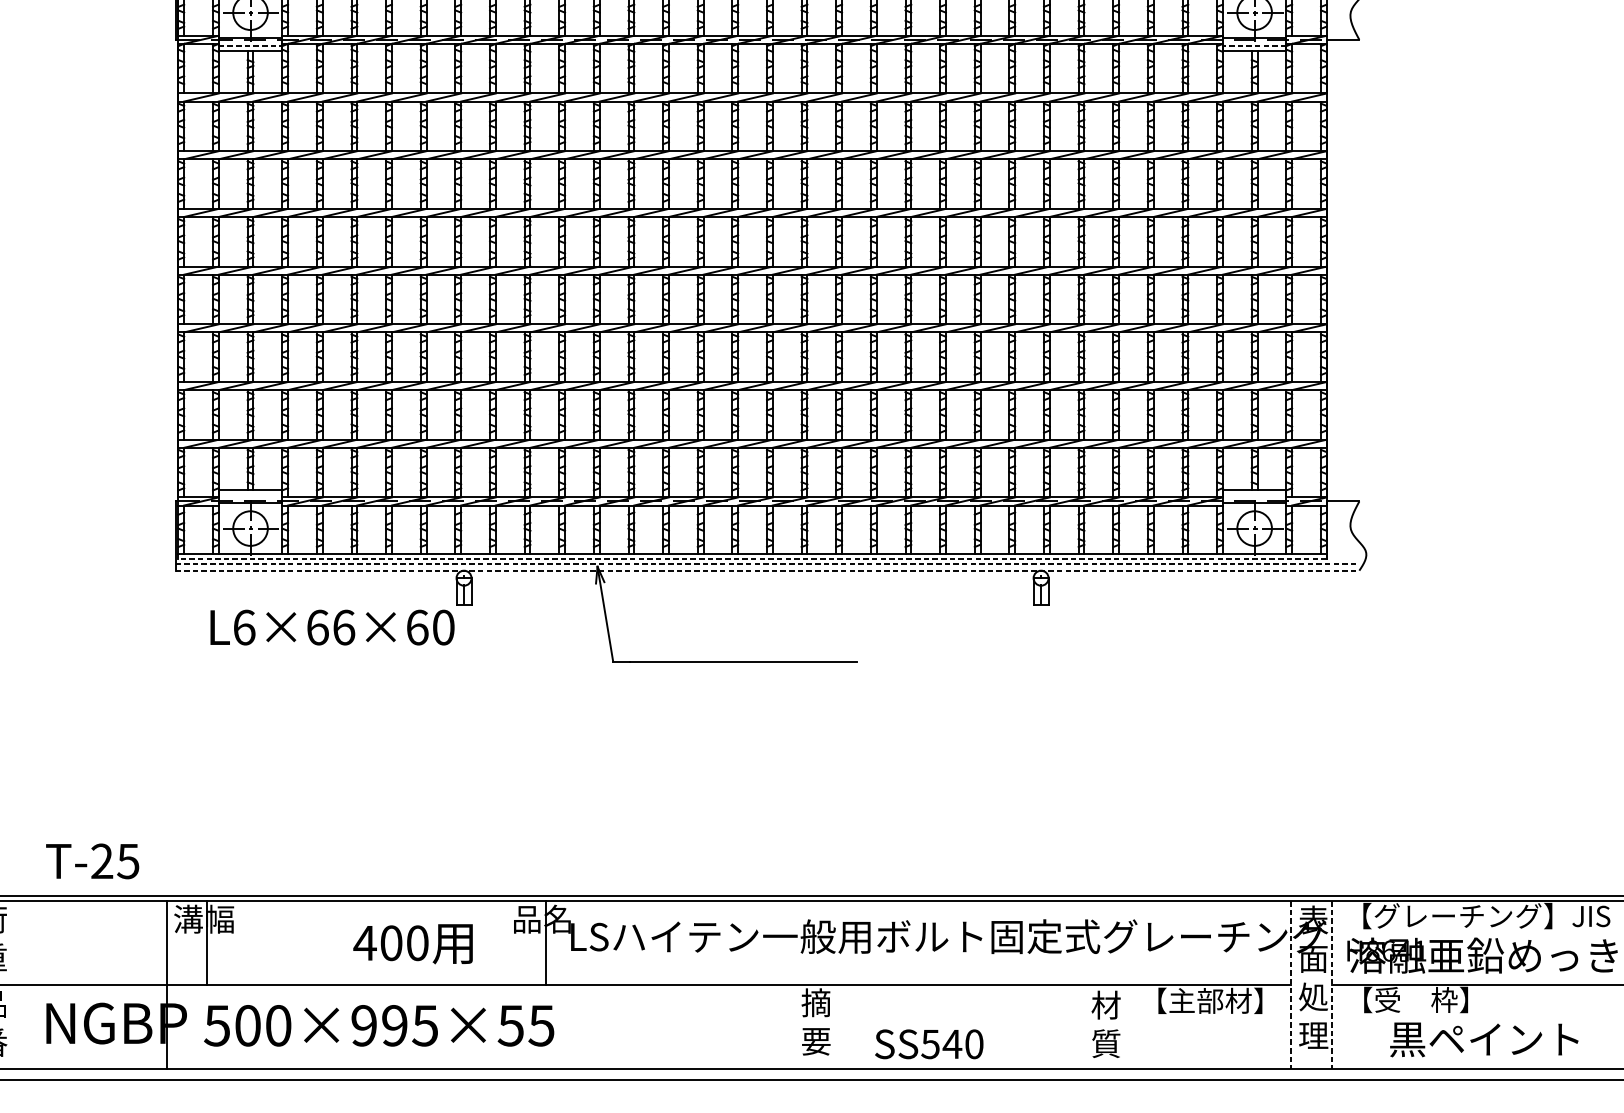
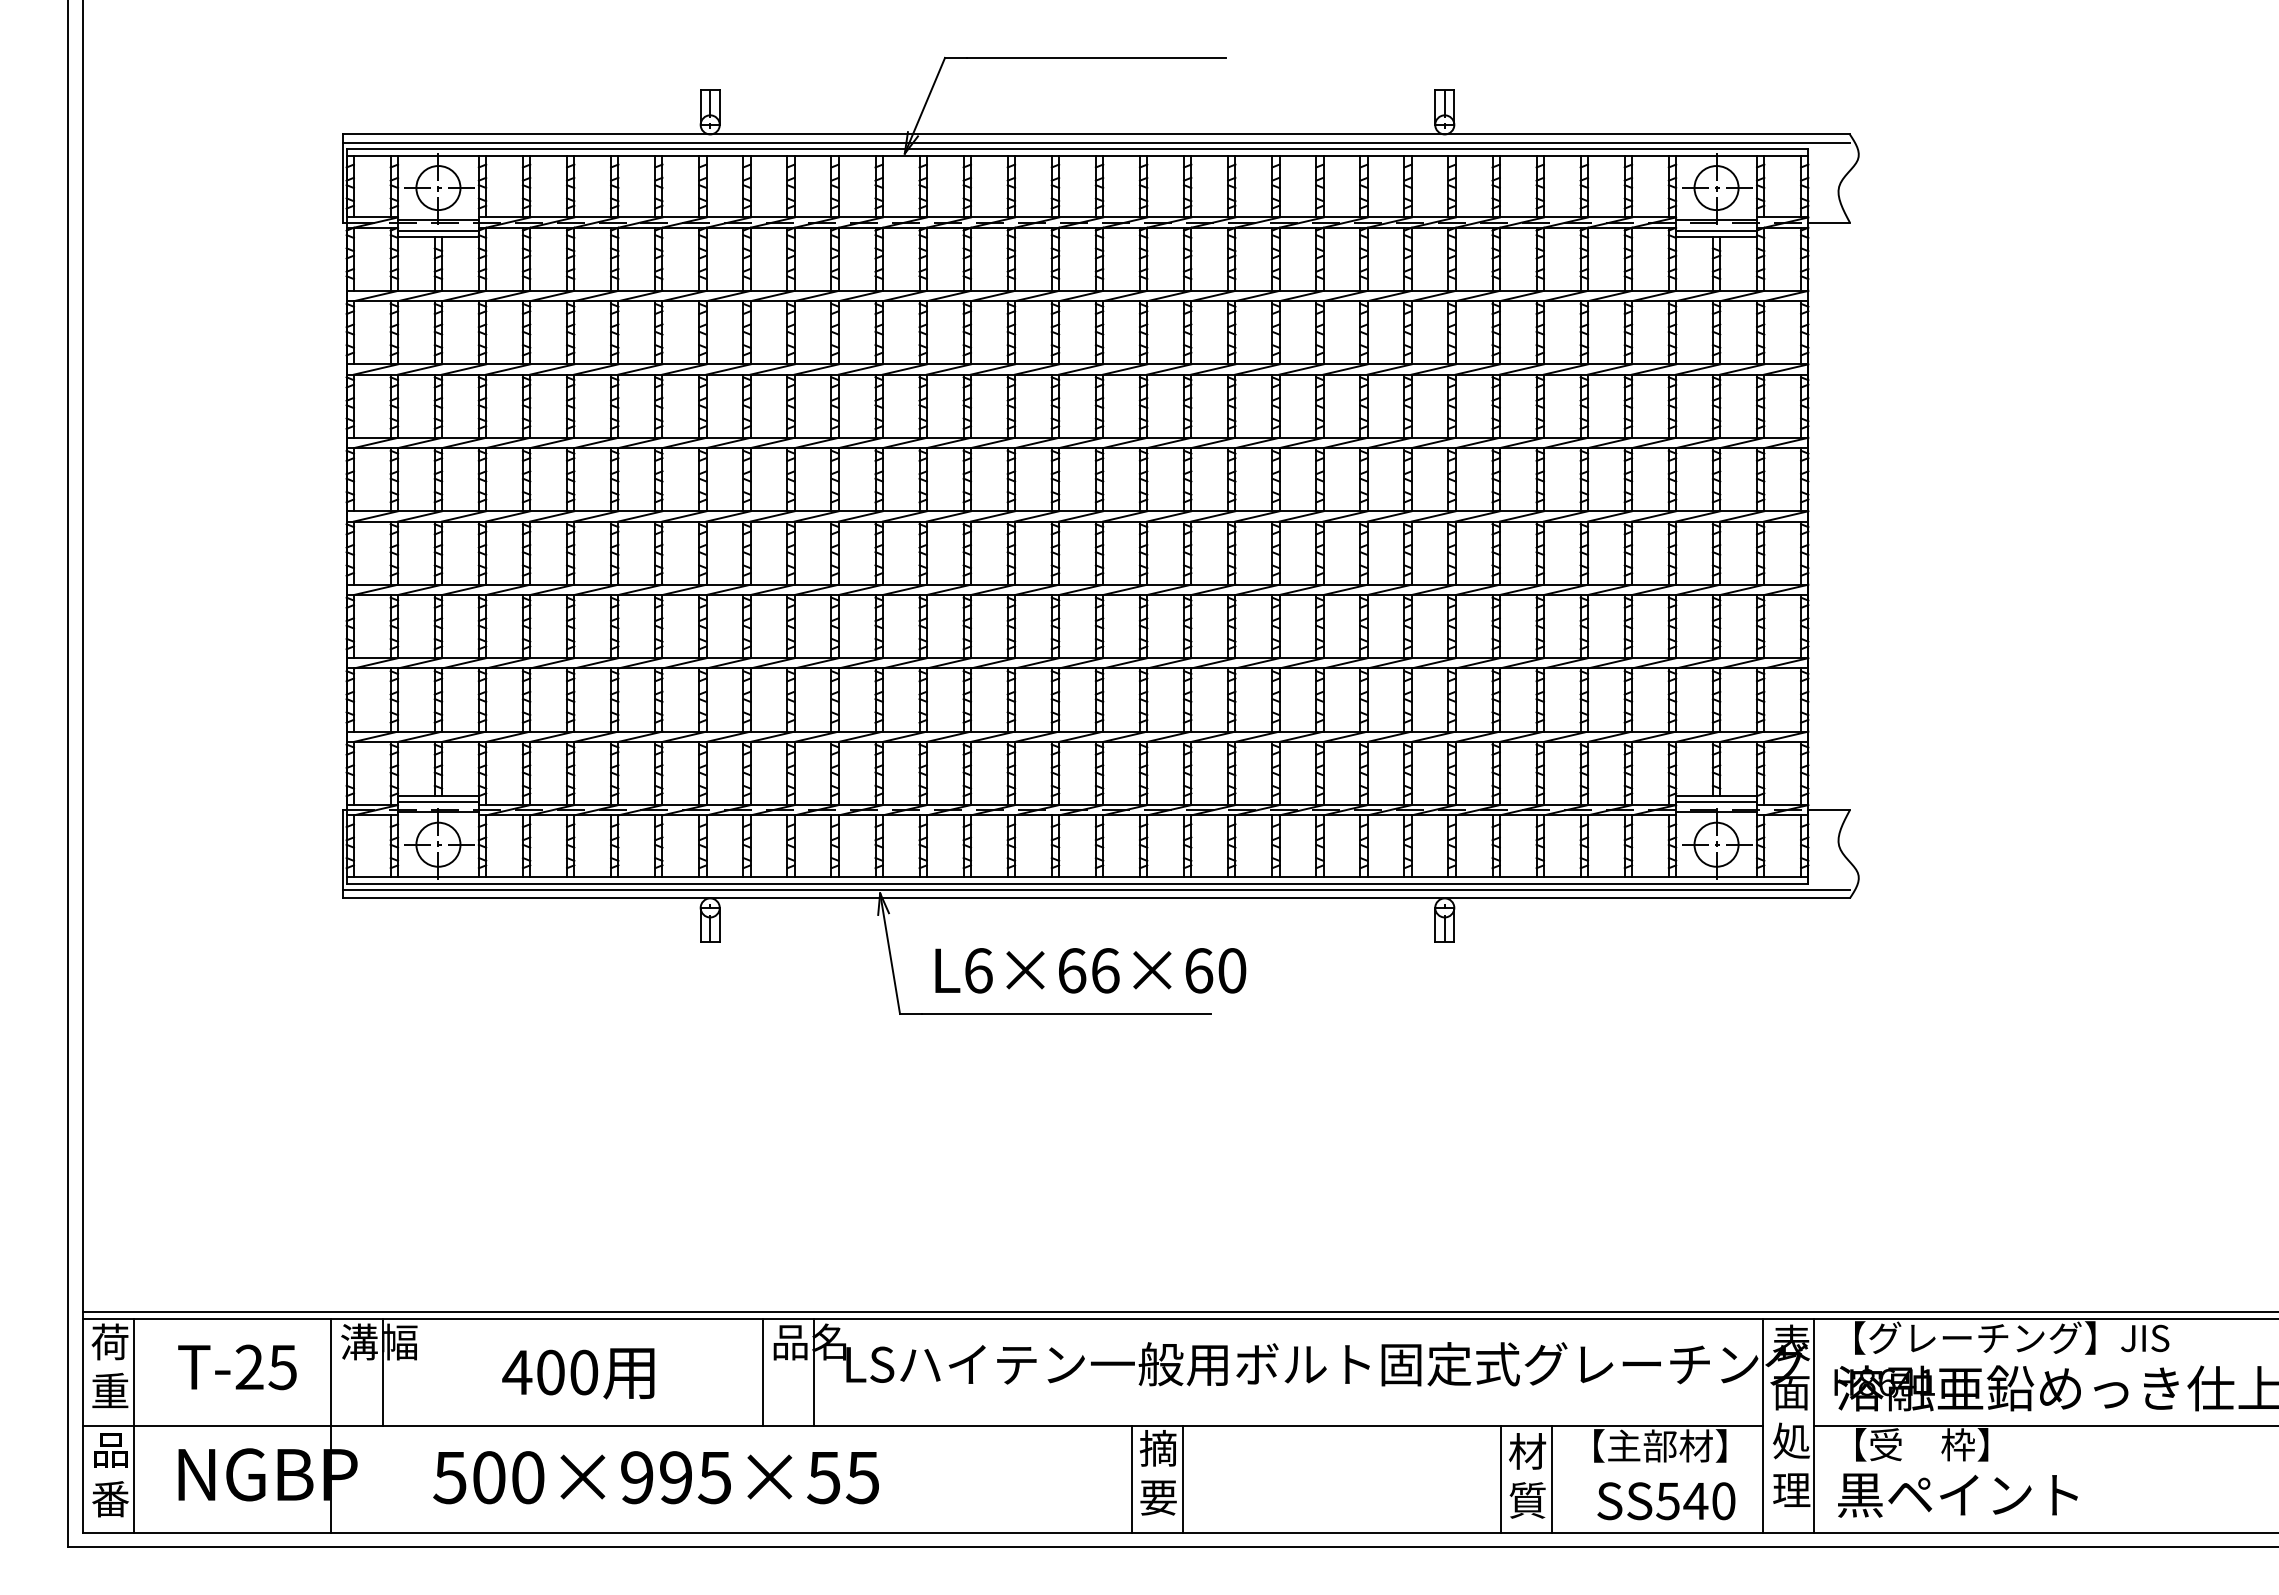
line: (250, 46) -> (438, 230), dashed -> solid
line: (1254, 46) -> (1716, 230), dashed -> solid
line: (250, 495) -> (438, 802), added
line: (1254, 495) -> (1716, 802), added
line: (752, 559) -> (1077, 883), dashed -> solid
line: (767, 563) -> (1096, 889), dashed -> solid
line: (767, 570) -> (1096, 898), dashed -> solid
text: (332, 627) -> (1090, 970), moved
text: (92, 861) -> (237, 1367), moved
line: (505, 942) -> (762, 1371), added
text: (413, 943) -> (578, 1373), moved
line: (11, 984) -> (134, 1425), added
line: (1291, 984) -> (1763, 1425), dashed -> solid
line: (1331, 984) -> (1814, 1425), dashed -> solid
text: (378, 1025) -> (655, 1477), moved
line: (795, 1026) -> (1131, 1478), added
line: (835, 1026) -> (1183, 1478), added
line: (1084, 1026) -> (1500, 1478), added
line: (1125, 1026) -> (1552, 1478), added
text: (1483, 1039) -> (1957, 1495), moved
text: (929, 1044) -> (1666, 1501), moved

